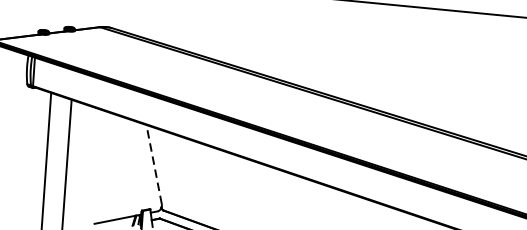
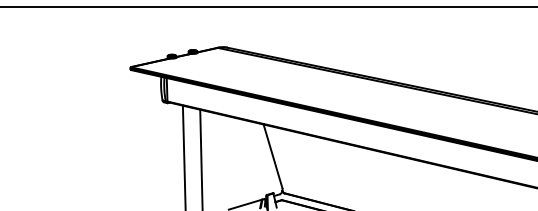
line: (153, 163) -> (272, 155), dashed -> solid

